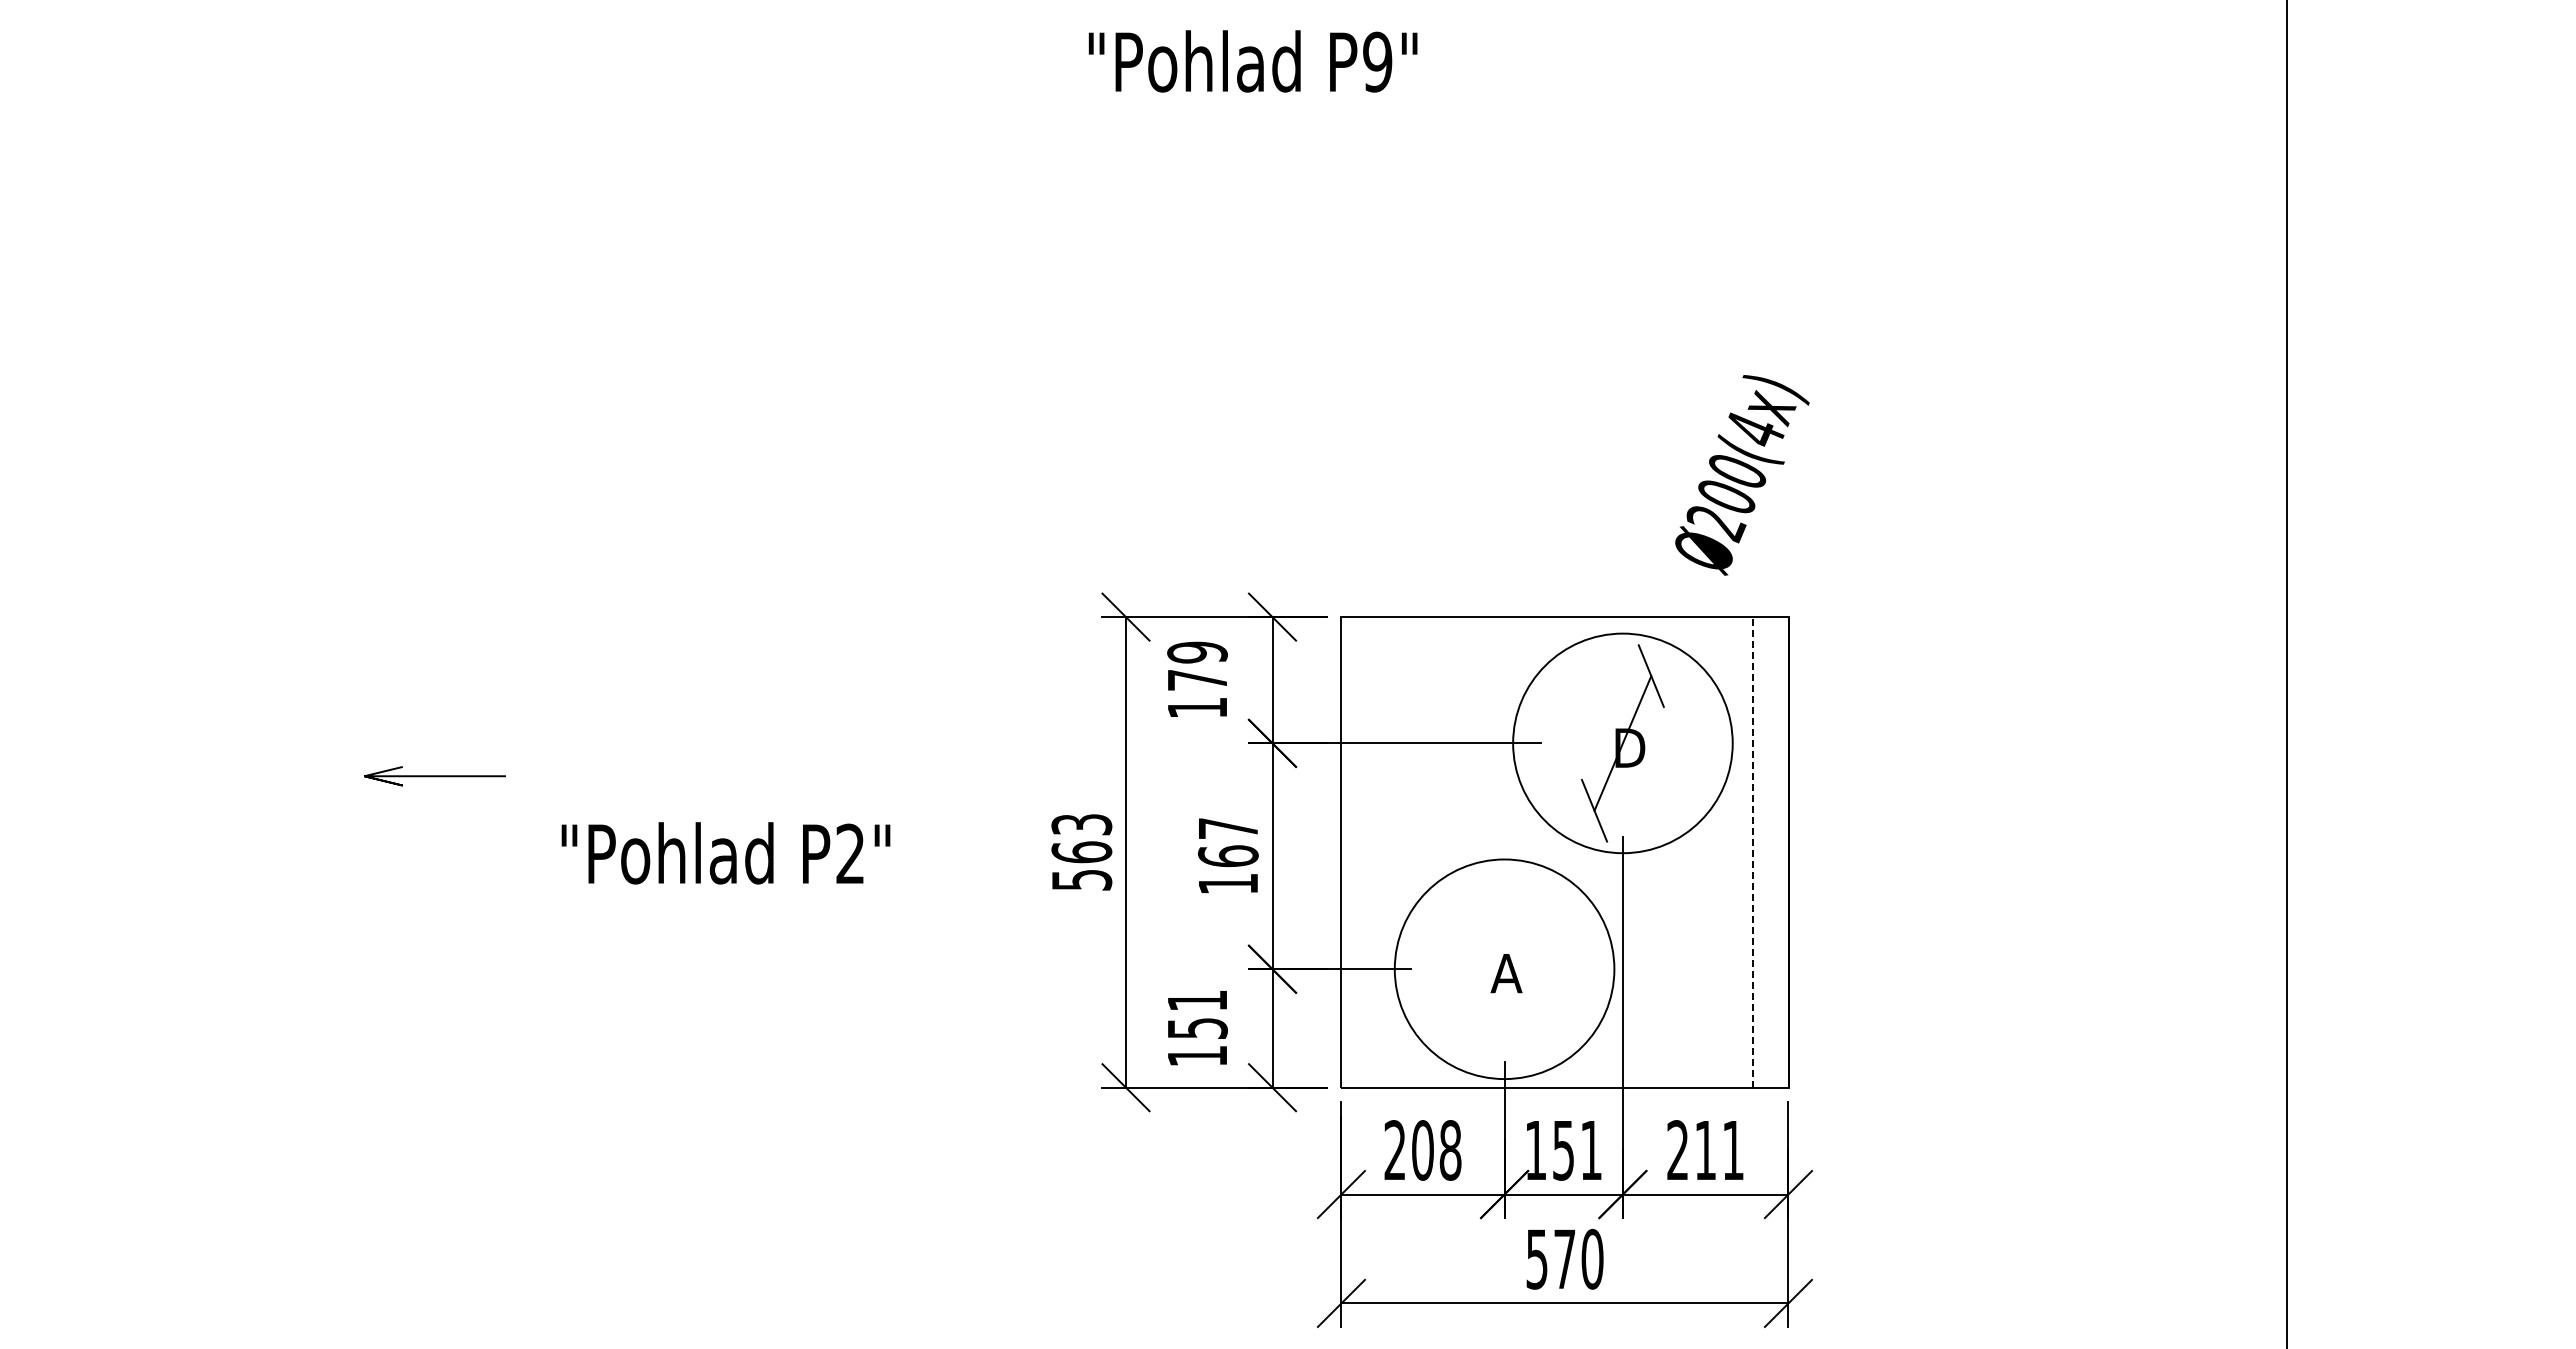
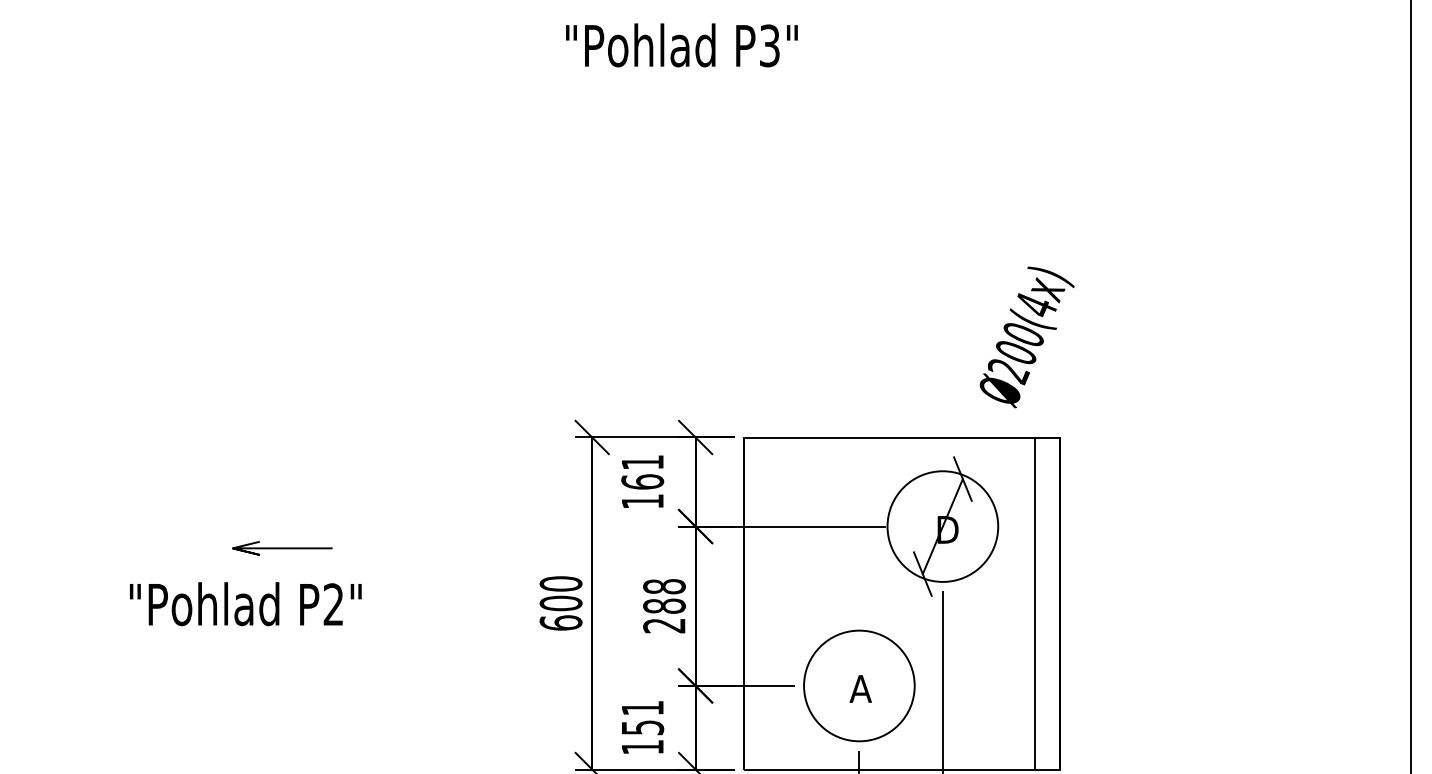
text: (1377, 61) -> (769, 45), P9" -> P3"
text: (1197, 665) -> (642, 471), 179 -> 161
circle: (1622, 742) -> (942, 525), size x0.71
line: (434, 776) -> (282, 548), moved
text: (1081, 851) -> (560, 602), 563 -> 600
line: (1753, 851) -> (1035, 602), dashed -> solid
text: (725, 853) -> (245, 604), moved
text: (1228, 855) -> (664, 605), 167 -> 288
circle: (1504, 968) -> (859, 685), size x0.71

